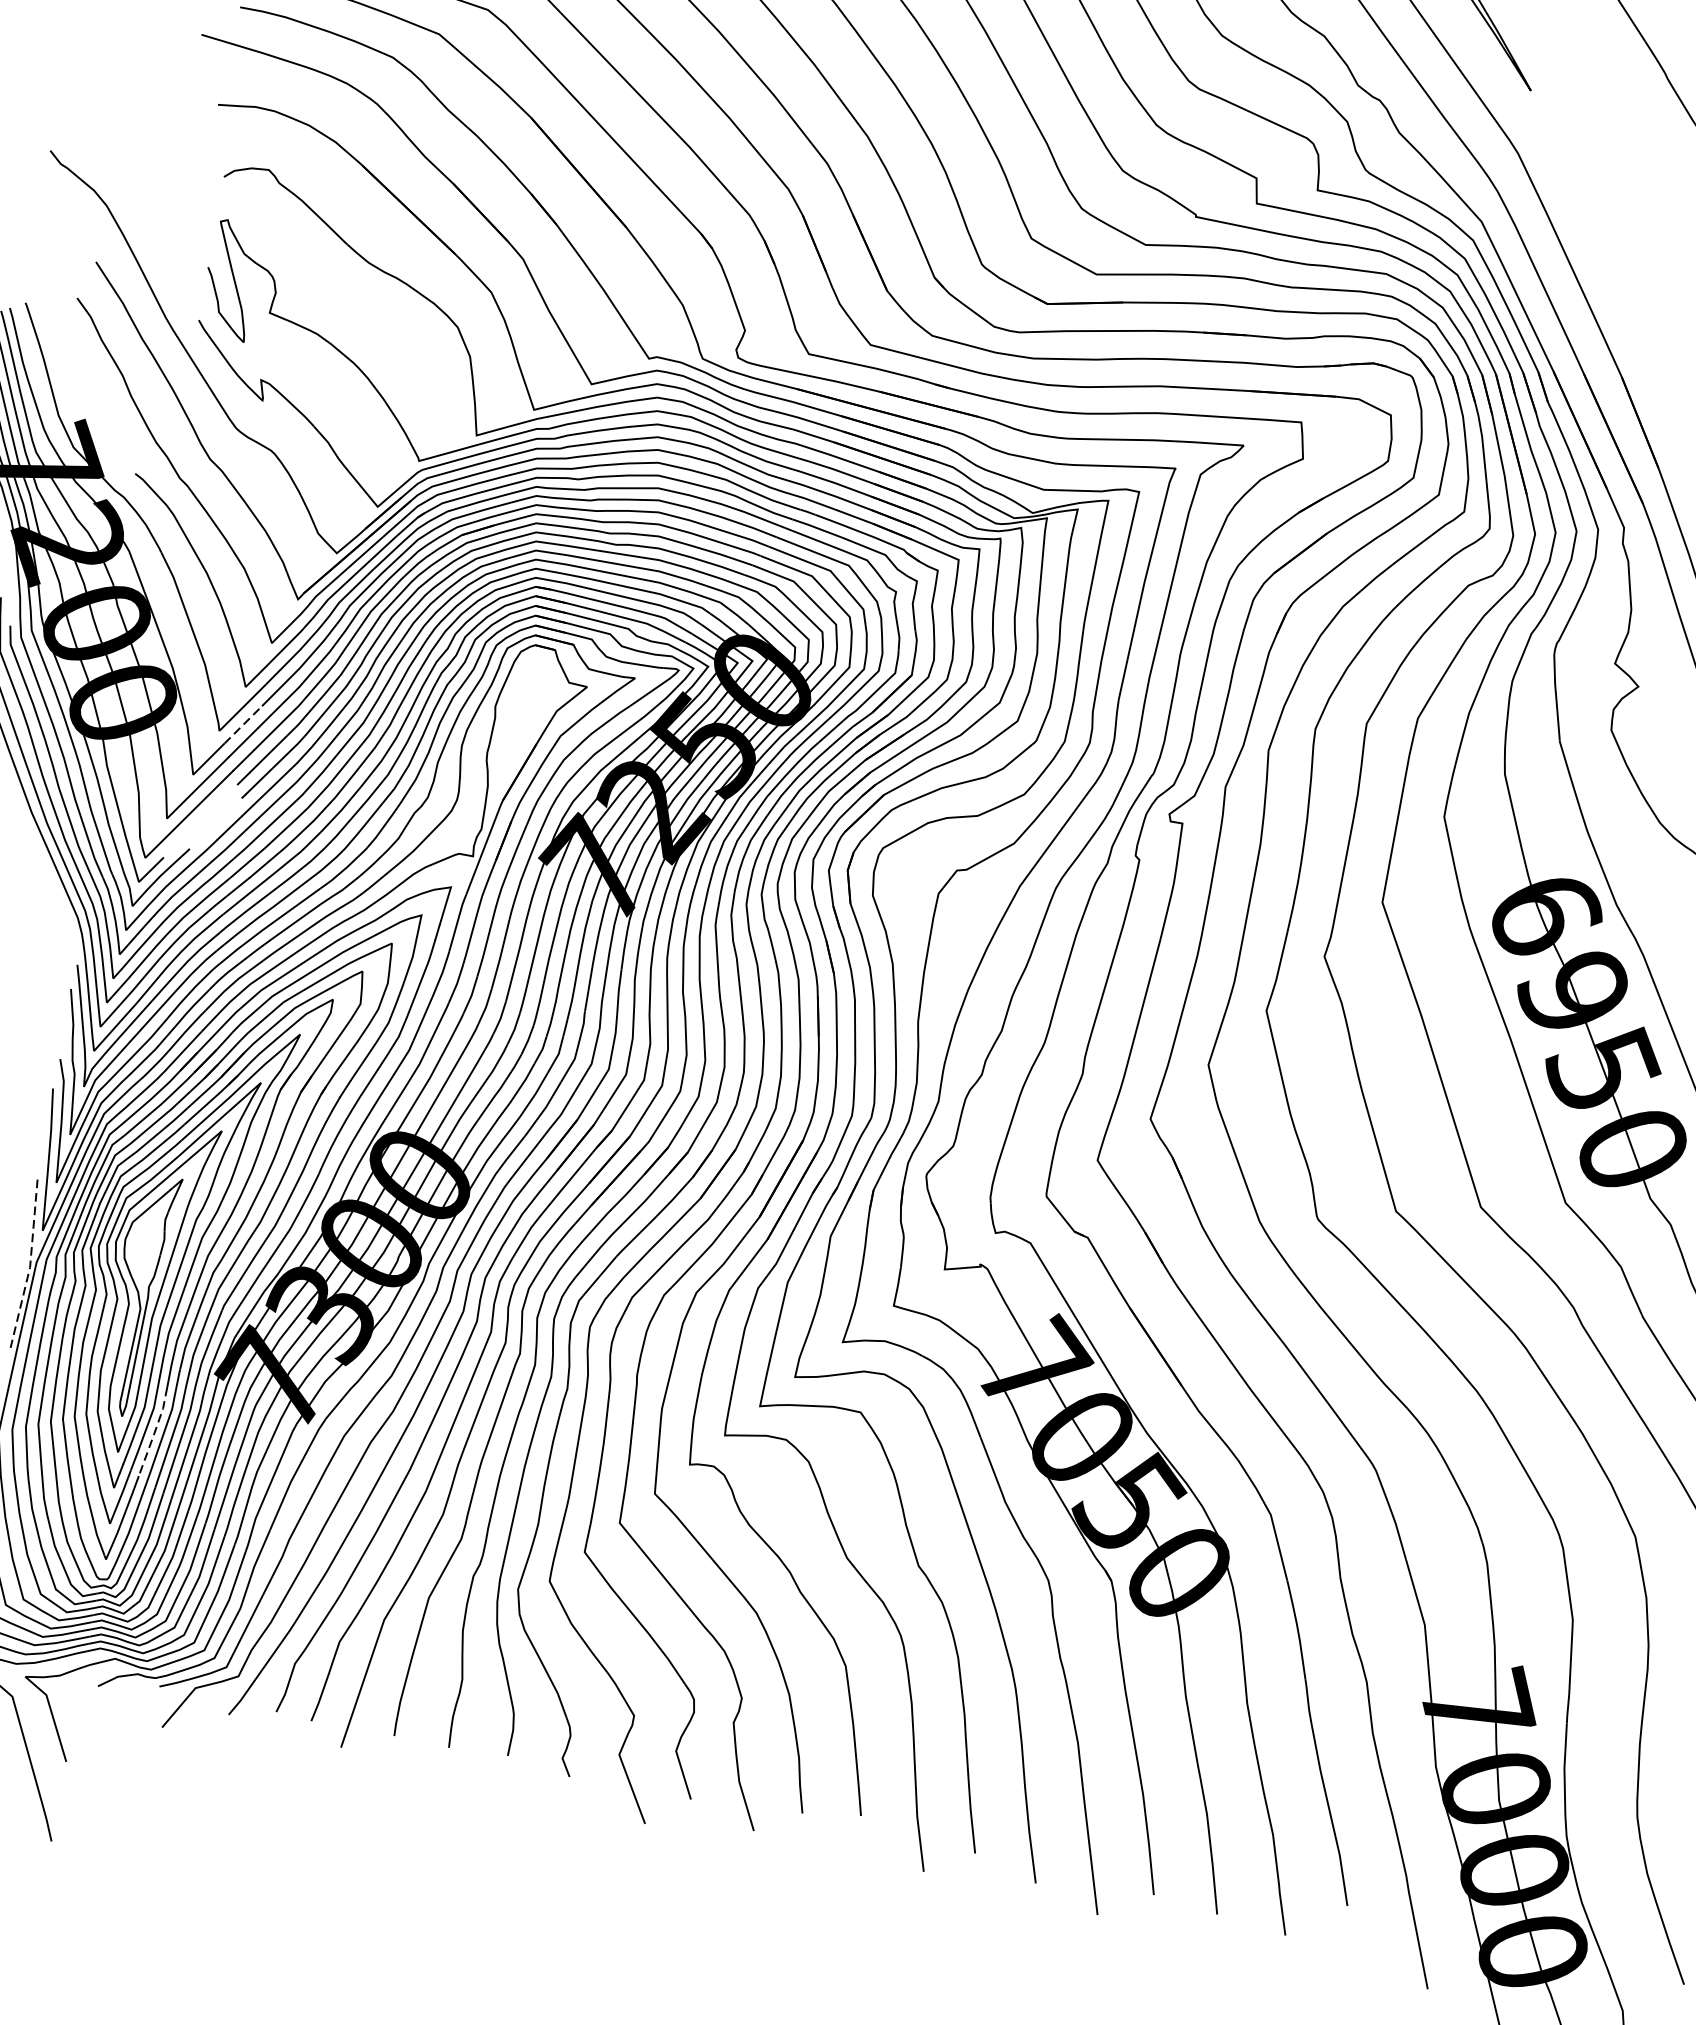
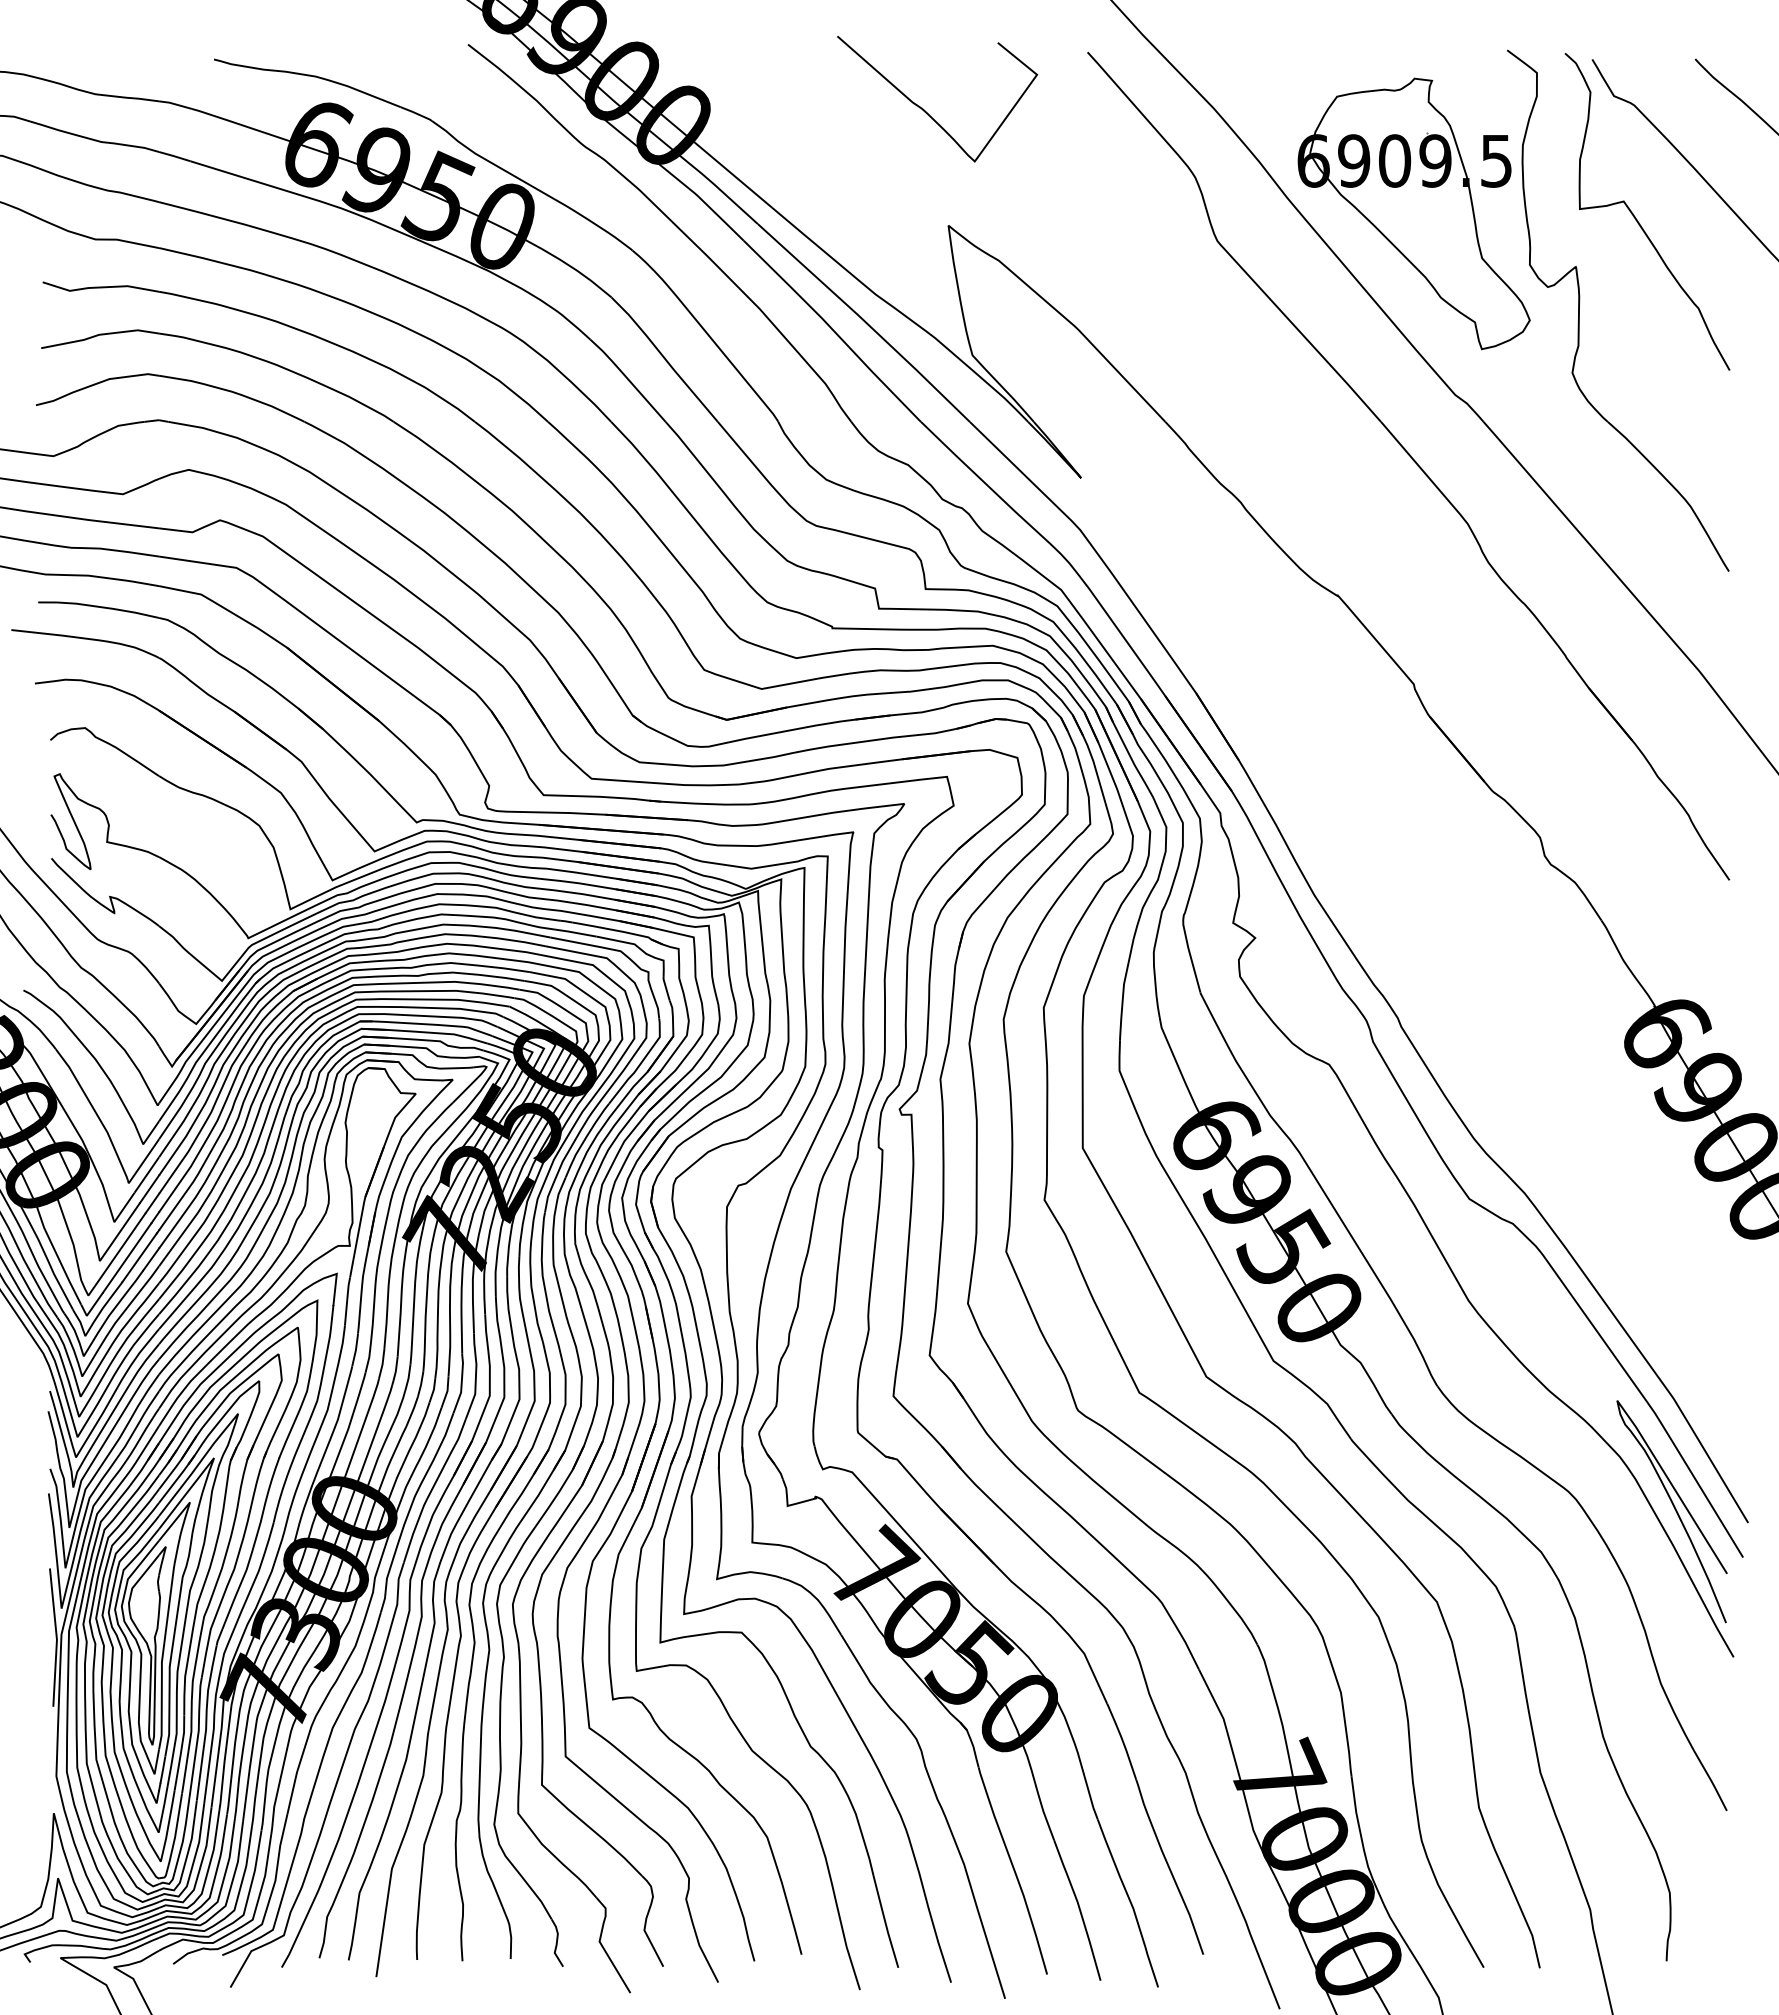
line: (244, 723) -> (147, 1173), dashed -> solid
line: (201, 820) -> (127, 1257), added
line: (215, 823) -> (139, 1257), added
line: (29, 1265) -> (56, 1638), dashed -> solid
line: (154, 1432) -> (180, 1753), dashed -> solid

